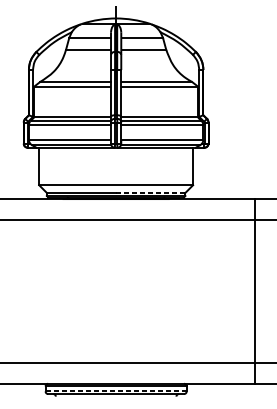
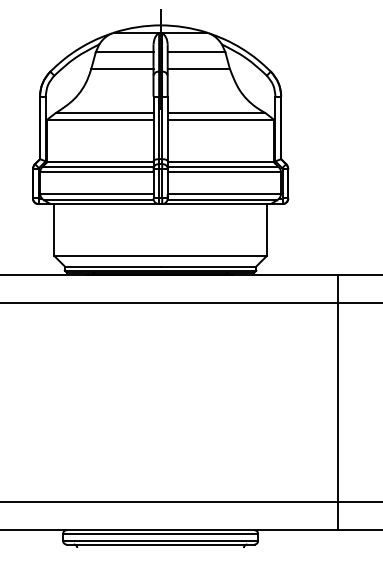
line: (150, 192) -> (208, 266), dashed -> solid
line: (254, 291) -> (338, 402), moved
line: (116, 391) -> (160, 540), dashed -> solid

